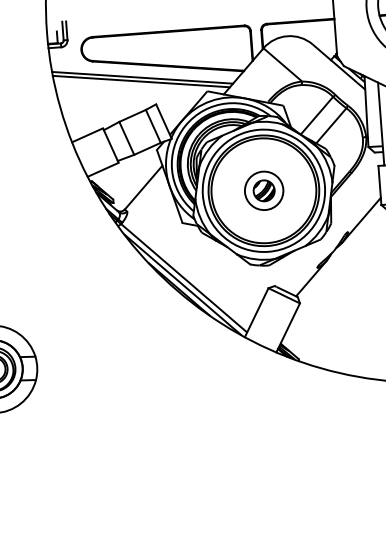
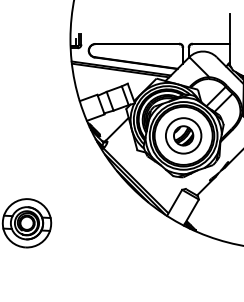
part: (263, 190) -> (183, 135), size x1.67

